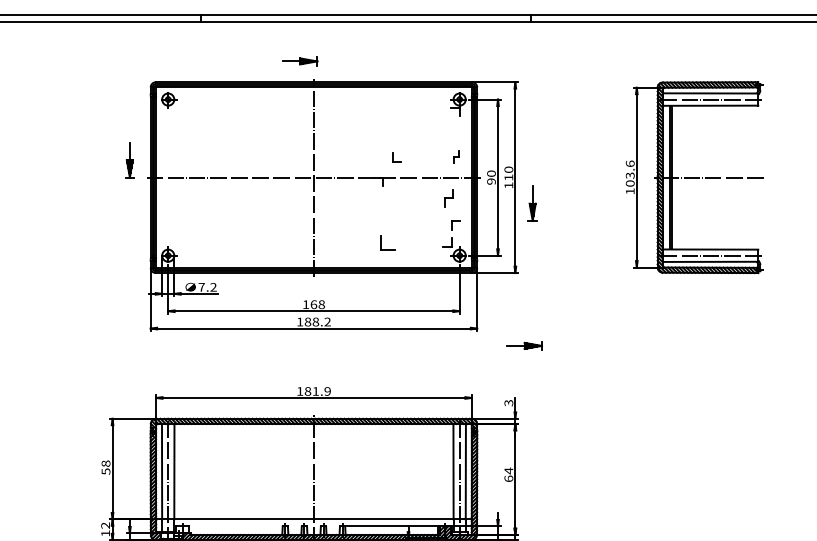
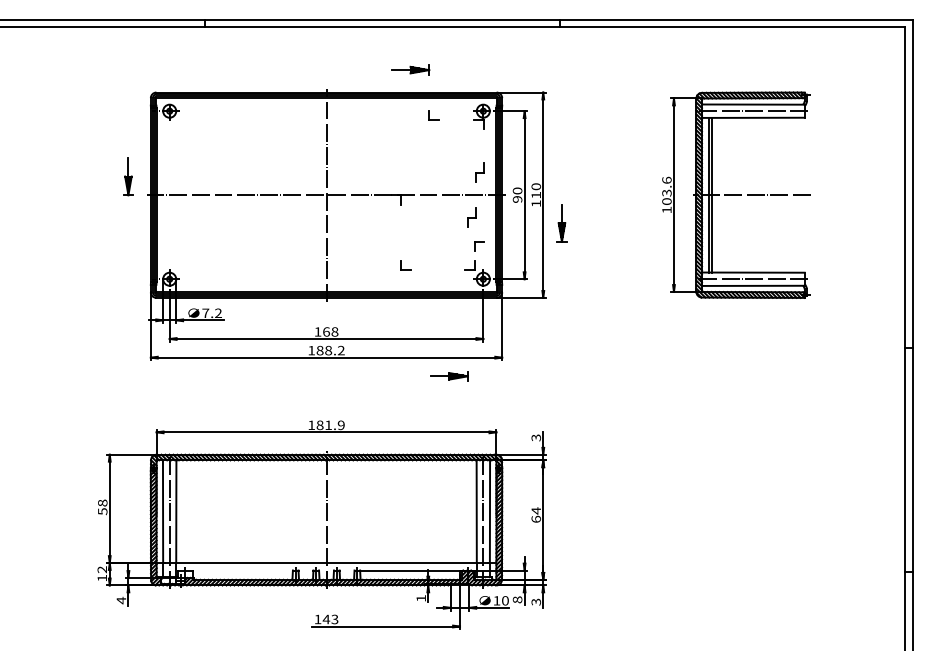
part: (299, 60) -> (410, 69), moved
part: (456, 156) -> (479, 172), size x1.43
part: (396, 157) -> (433, 115), moved
part: (387, 242) -> (405, 265), size x0.62
part: (524, 346) -> (449, 376), moved

